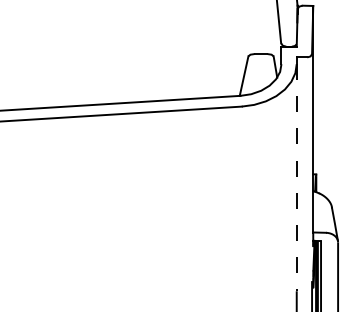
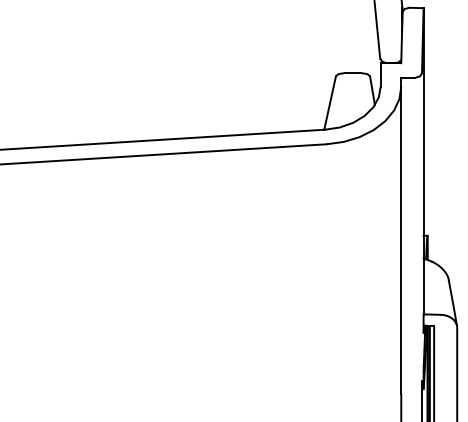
line: (296, 177) -> (400, 240), dashed -> solid

